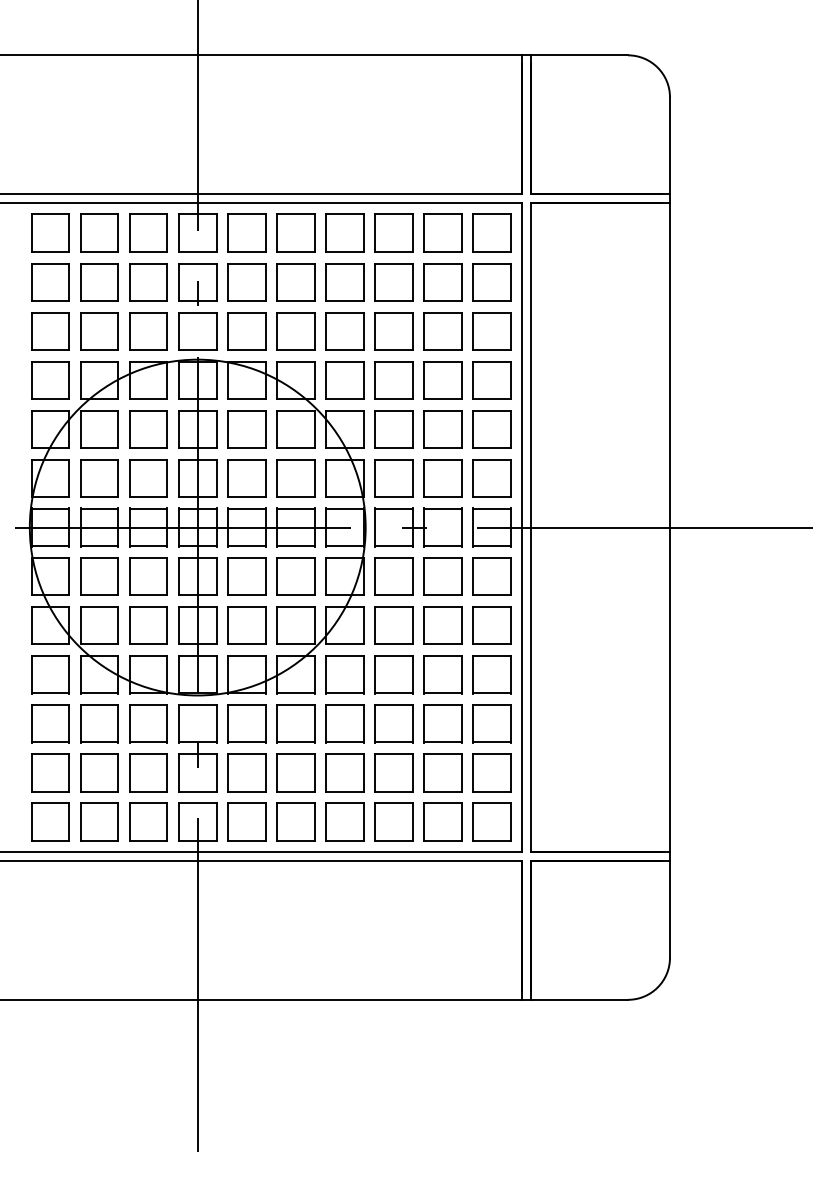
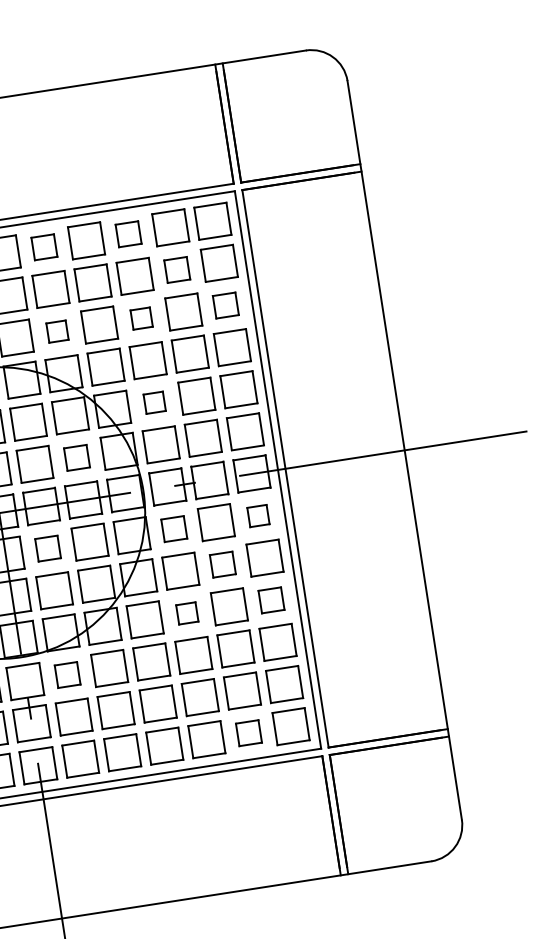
part: (295, 232) -> (43, 246), size x0.7
part: (393, 232) -> (128, 233), size x0.7
part: (442, 282) -> (176, 270), size x0.7
part: (295, 331) -> (57, 331), size x0.6
part: (393, 331) -> (141, 318), size x0.6
part: (491, 331) -> (225, 305), size x0.7
part: (393, 429) -> (154, 402), size x0.6
part: (295, 478) -> (76, 457), size x0.7
part: (246, 576) -> (47, 548), size x0.7
part: (393, 576) -> (173, 529), size x0.7
part: (491, 576) -> (257, 516), size x0.6
part: (442, 625) -> (222, 564), size x0.7
part: (393, 674) -> (186, 613), size x0.6
part: (491, 674) -> (270, 600), size x0.7
part: (246, 723) -> (67, 674), size x0.7
part: (442, 821) -> (248, 732), size x0.7

